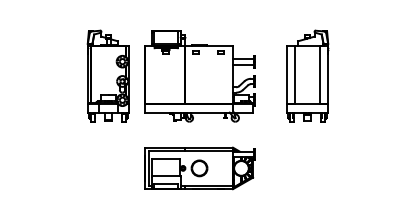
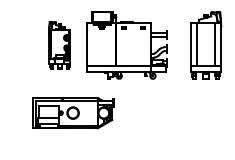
part: (107, 75) -> (59, 44), size x0.7
part: (199, 168) -> (73, 113), moved

